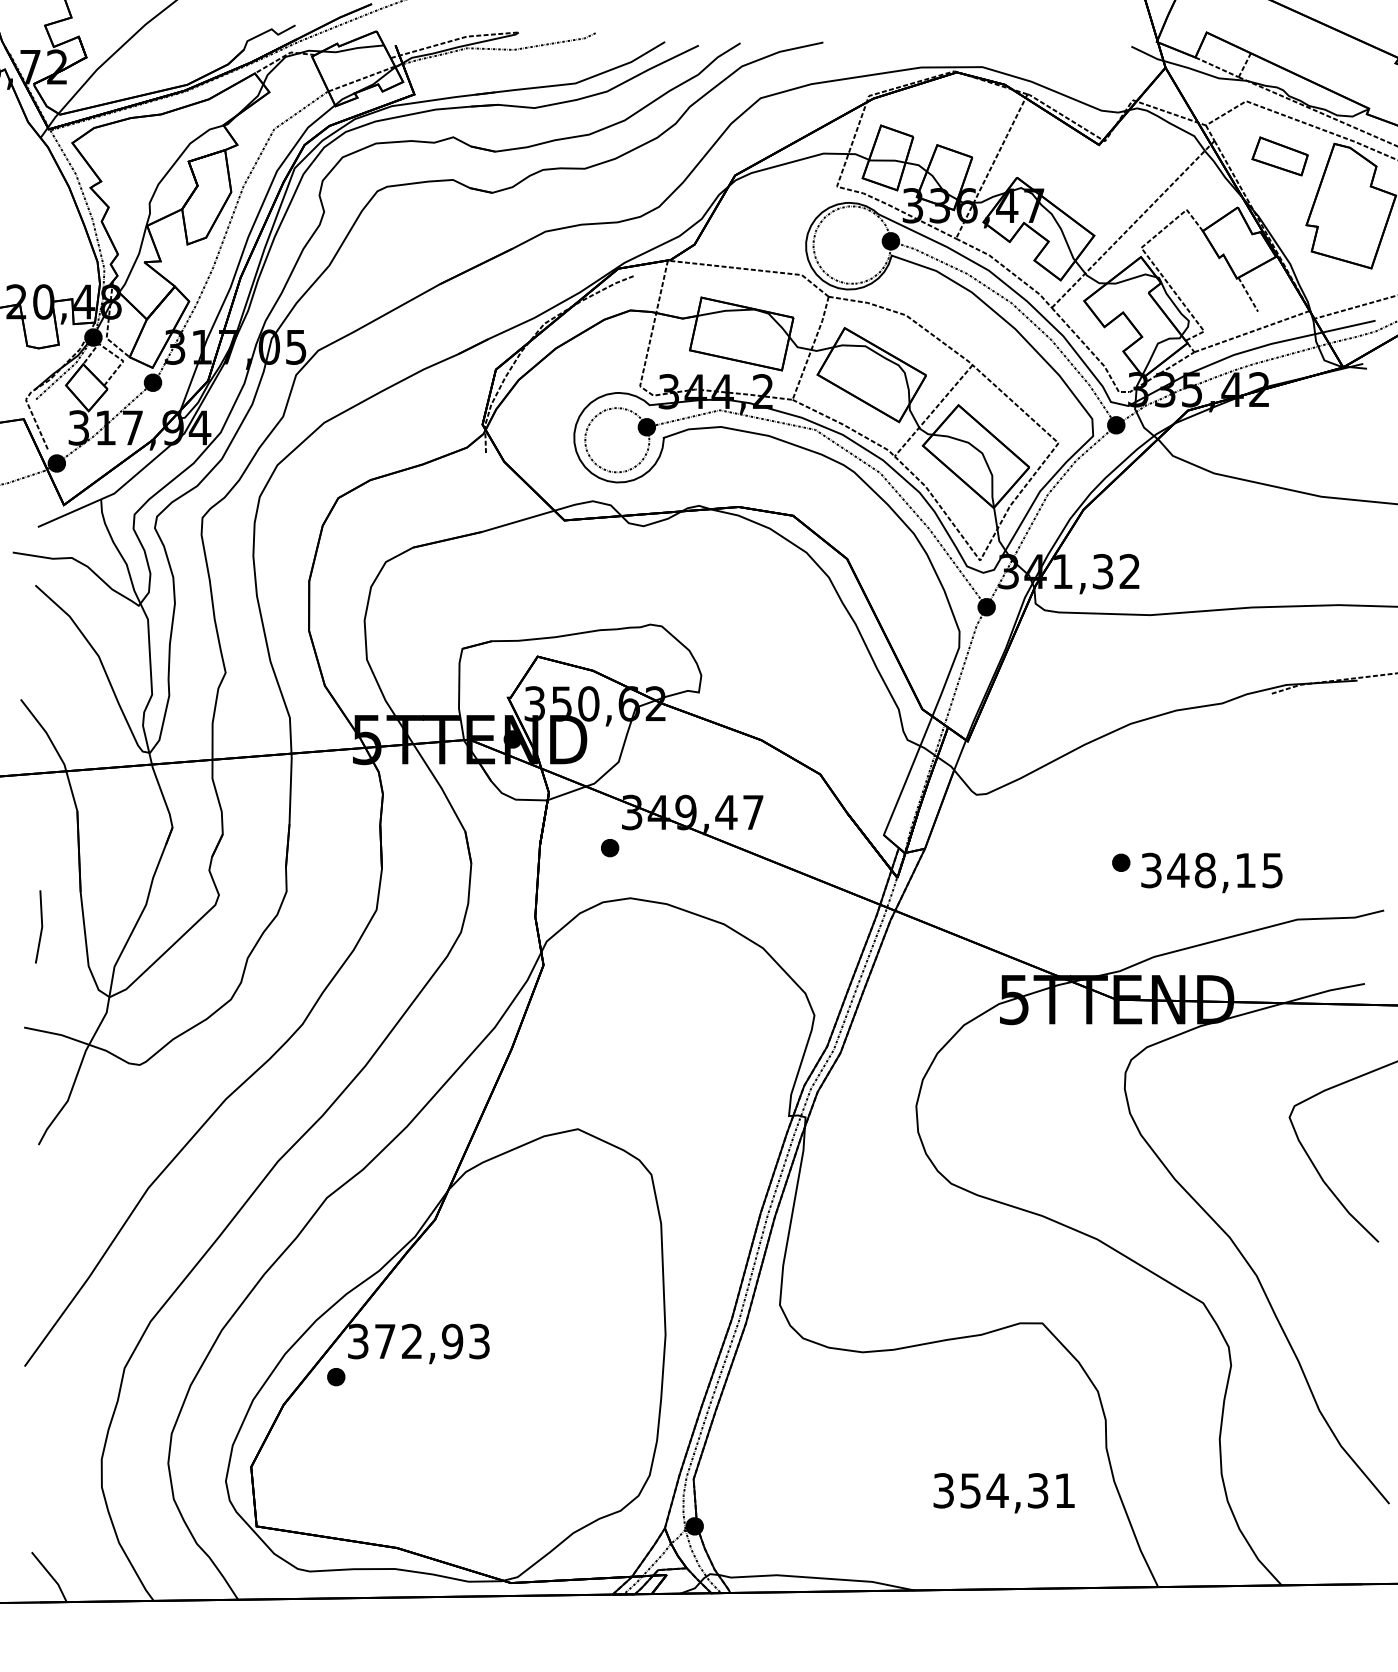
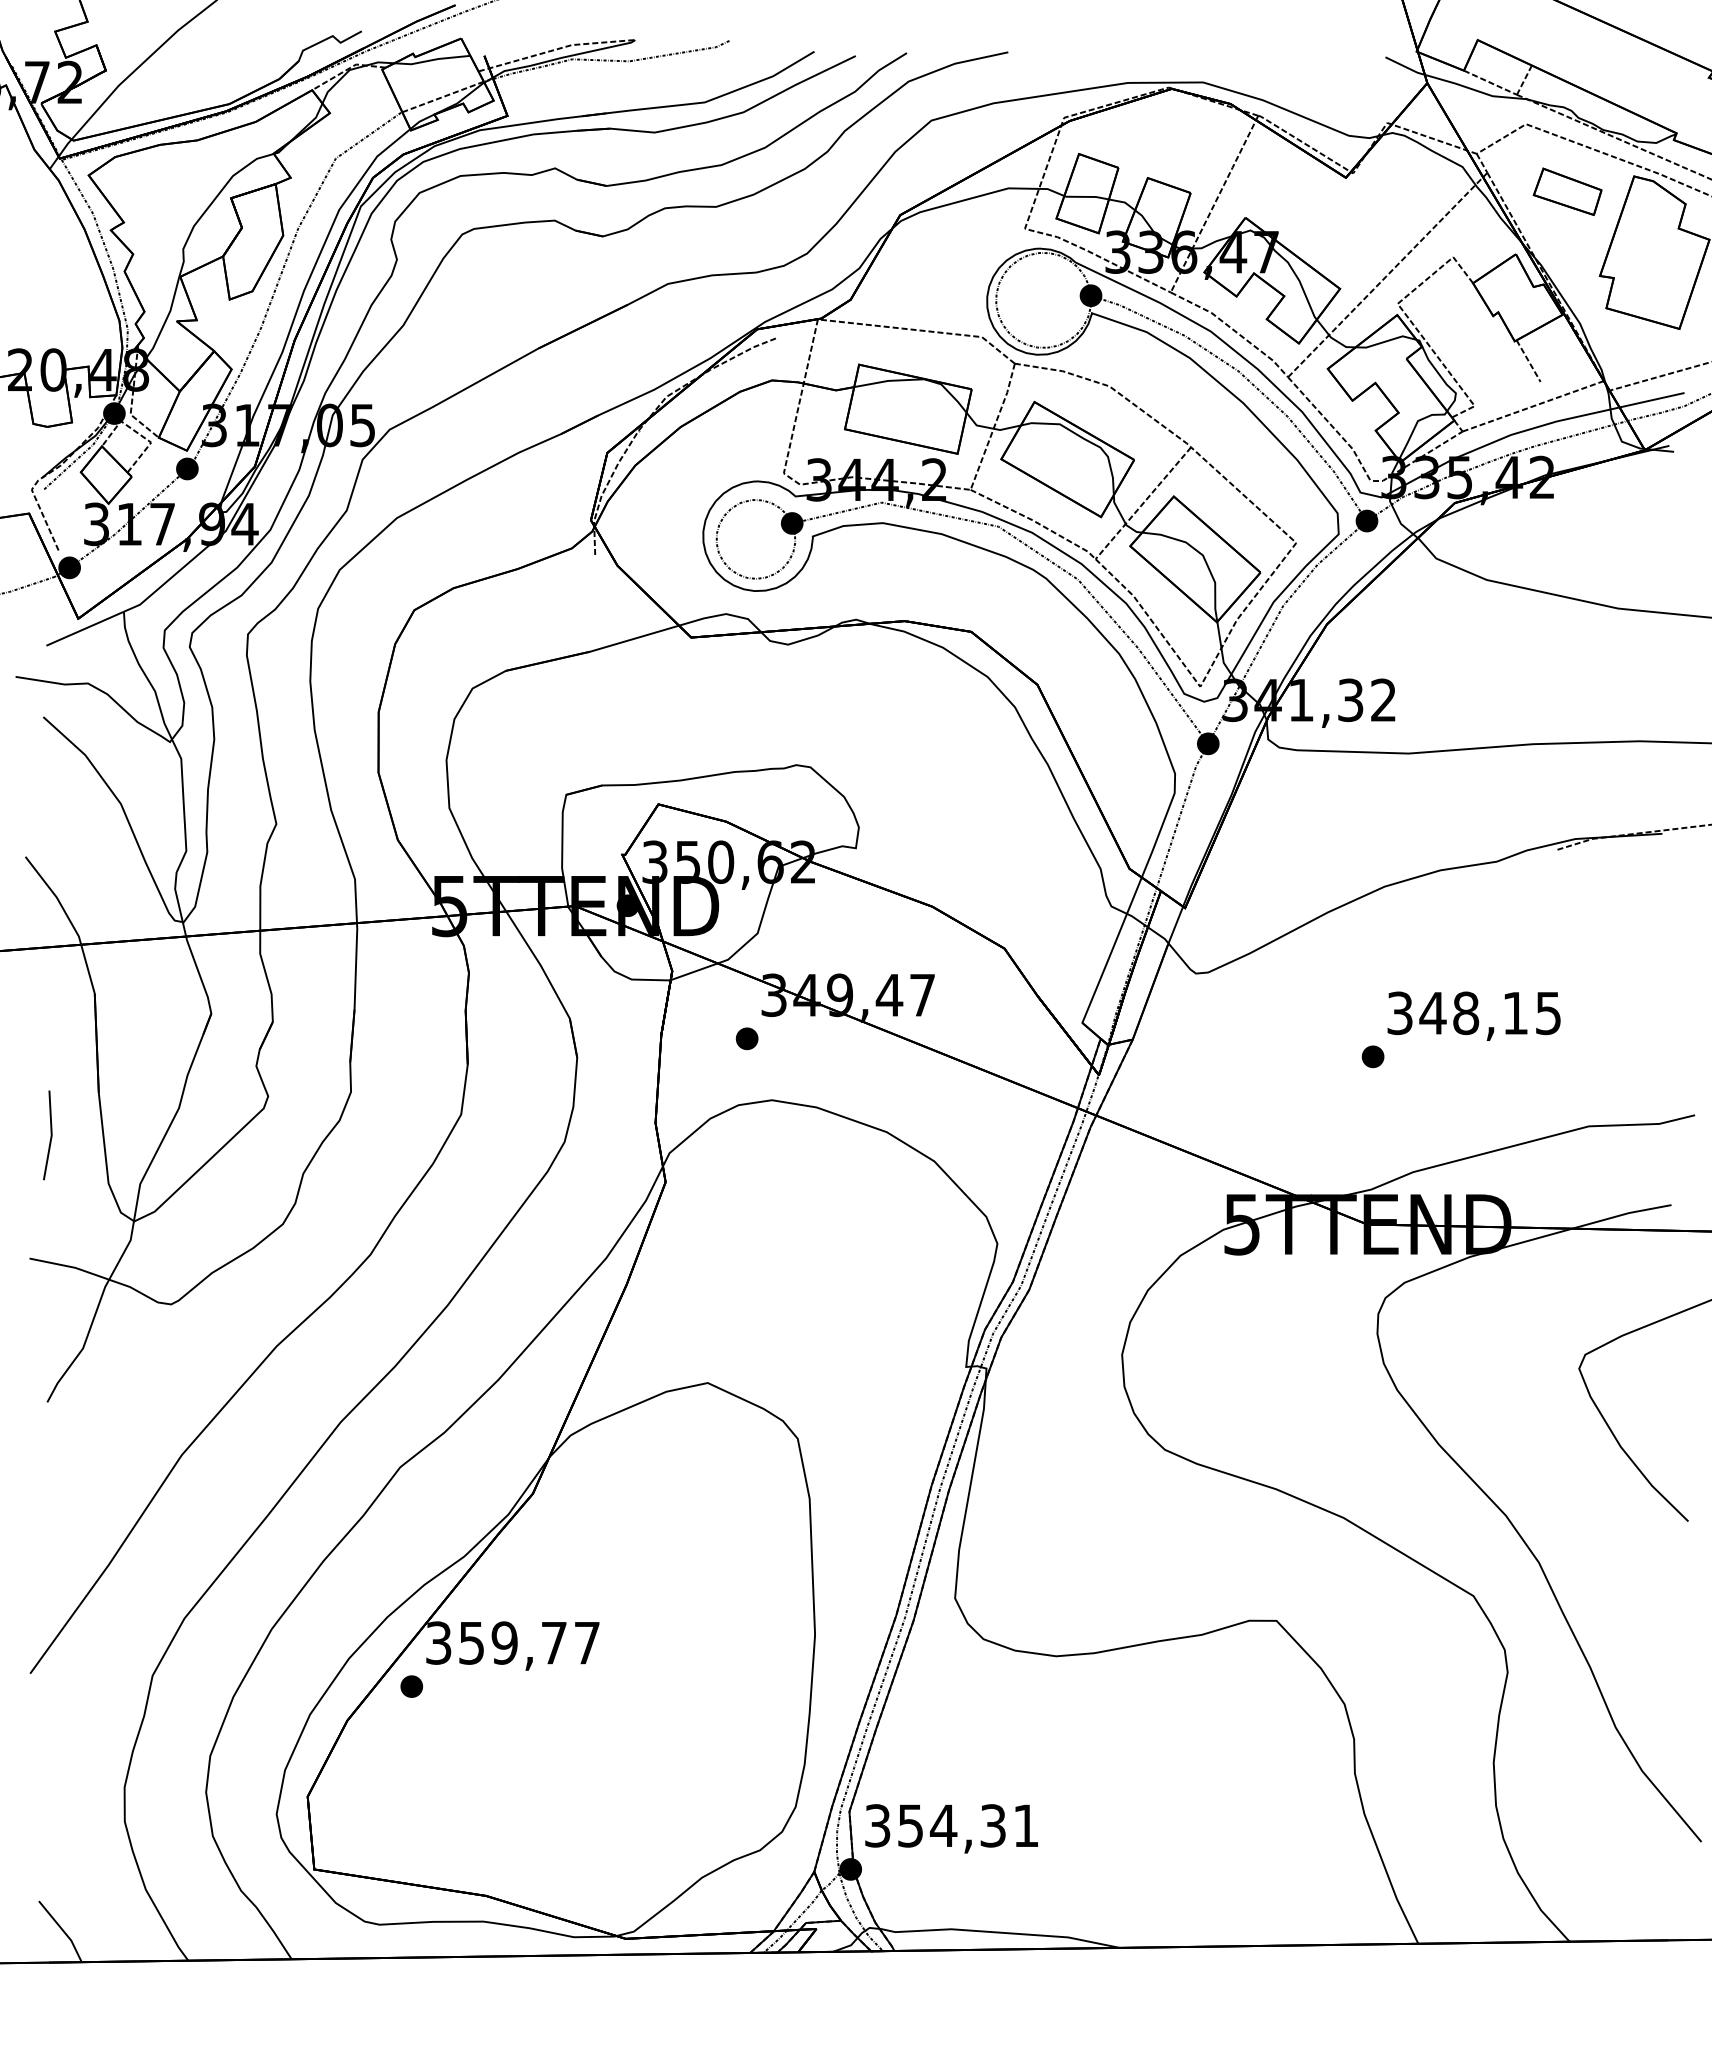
text: (1211, 872) -> (1473, 1015), moved
text: (432, 1341) -> (529, 1642), 372,93 -> 359,77
text: (1004, 1492) -> (951, 1828), moved

